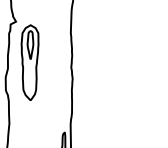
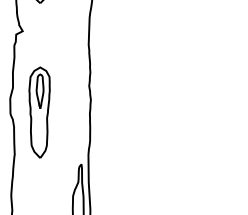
part: (29, 62) -> (39, 112), moved

